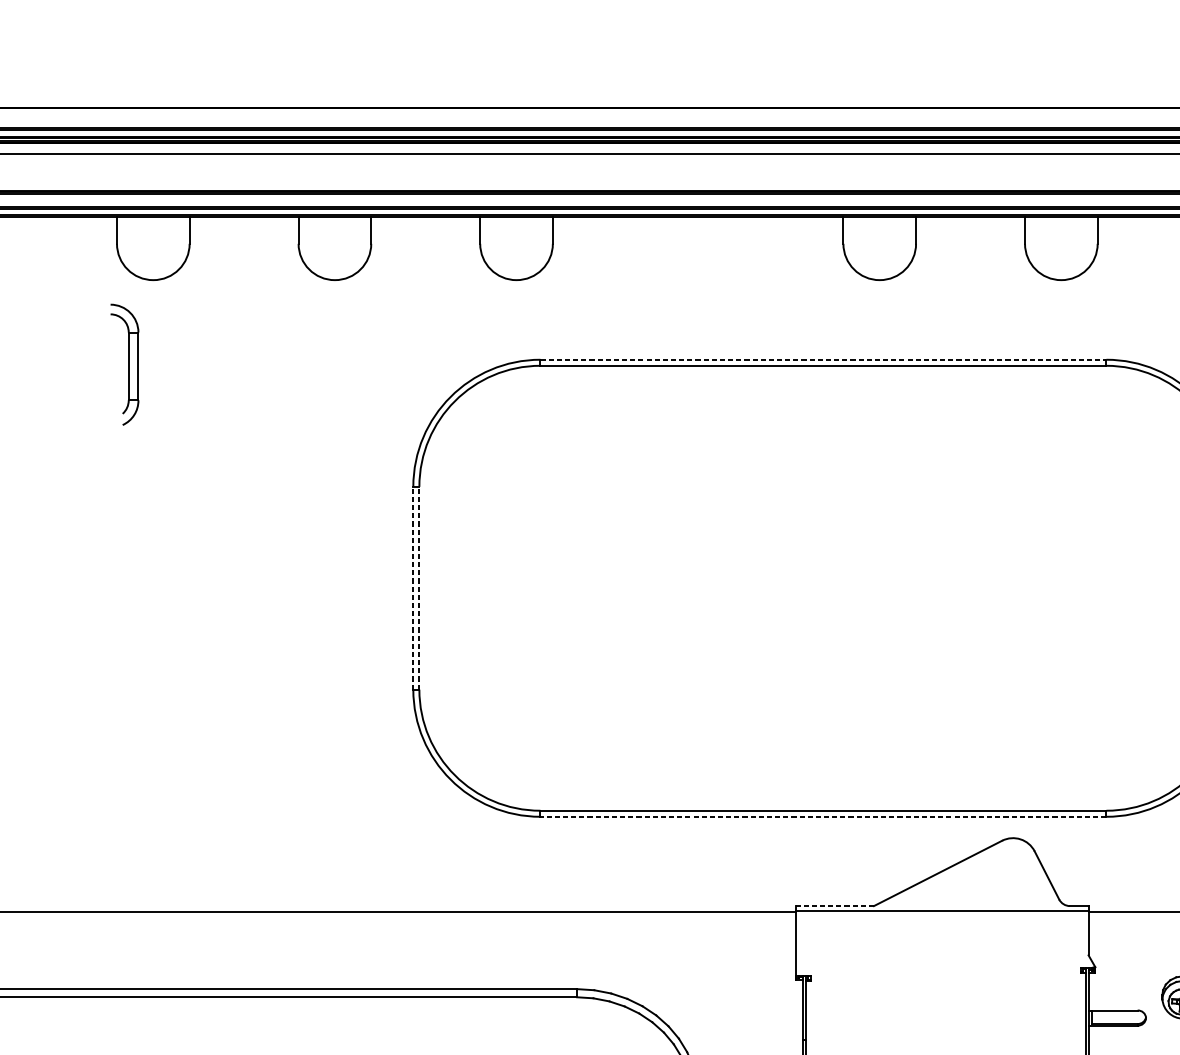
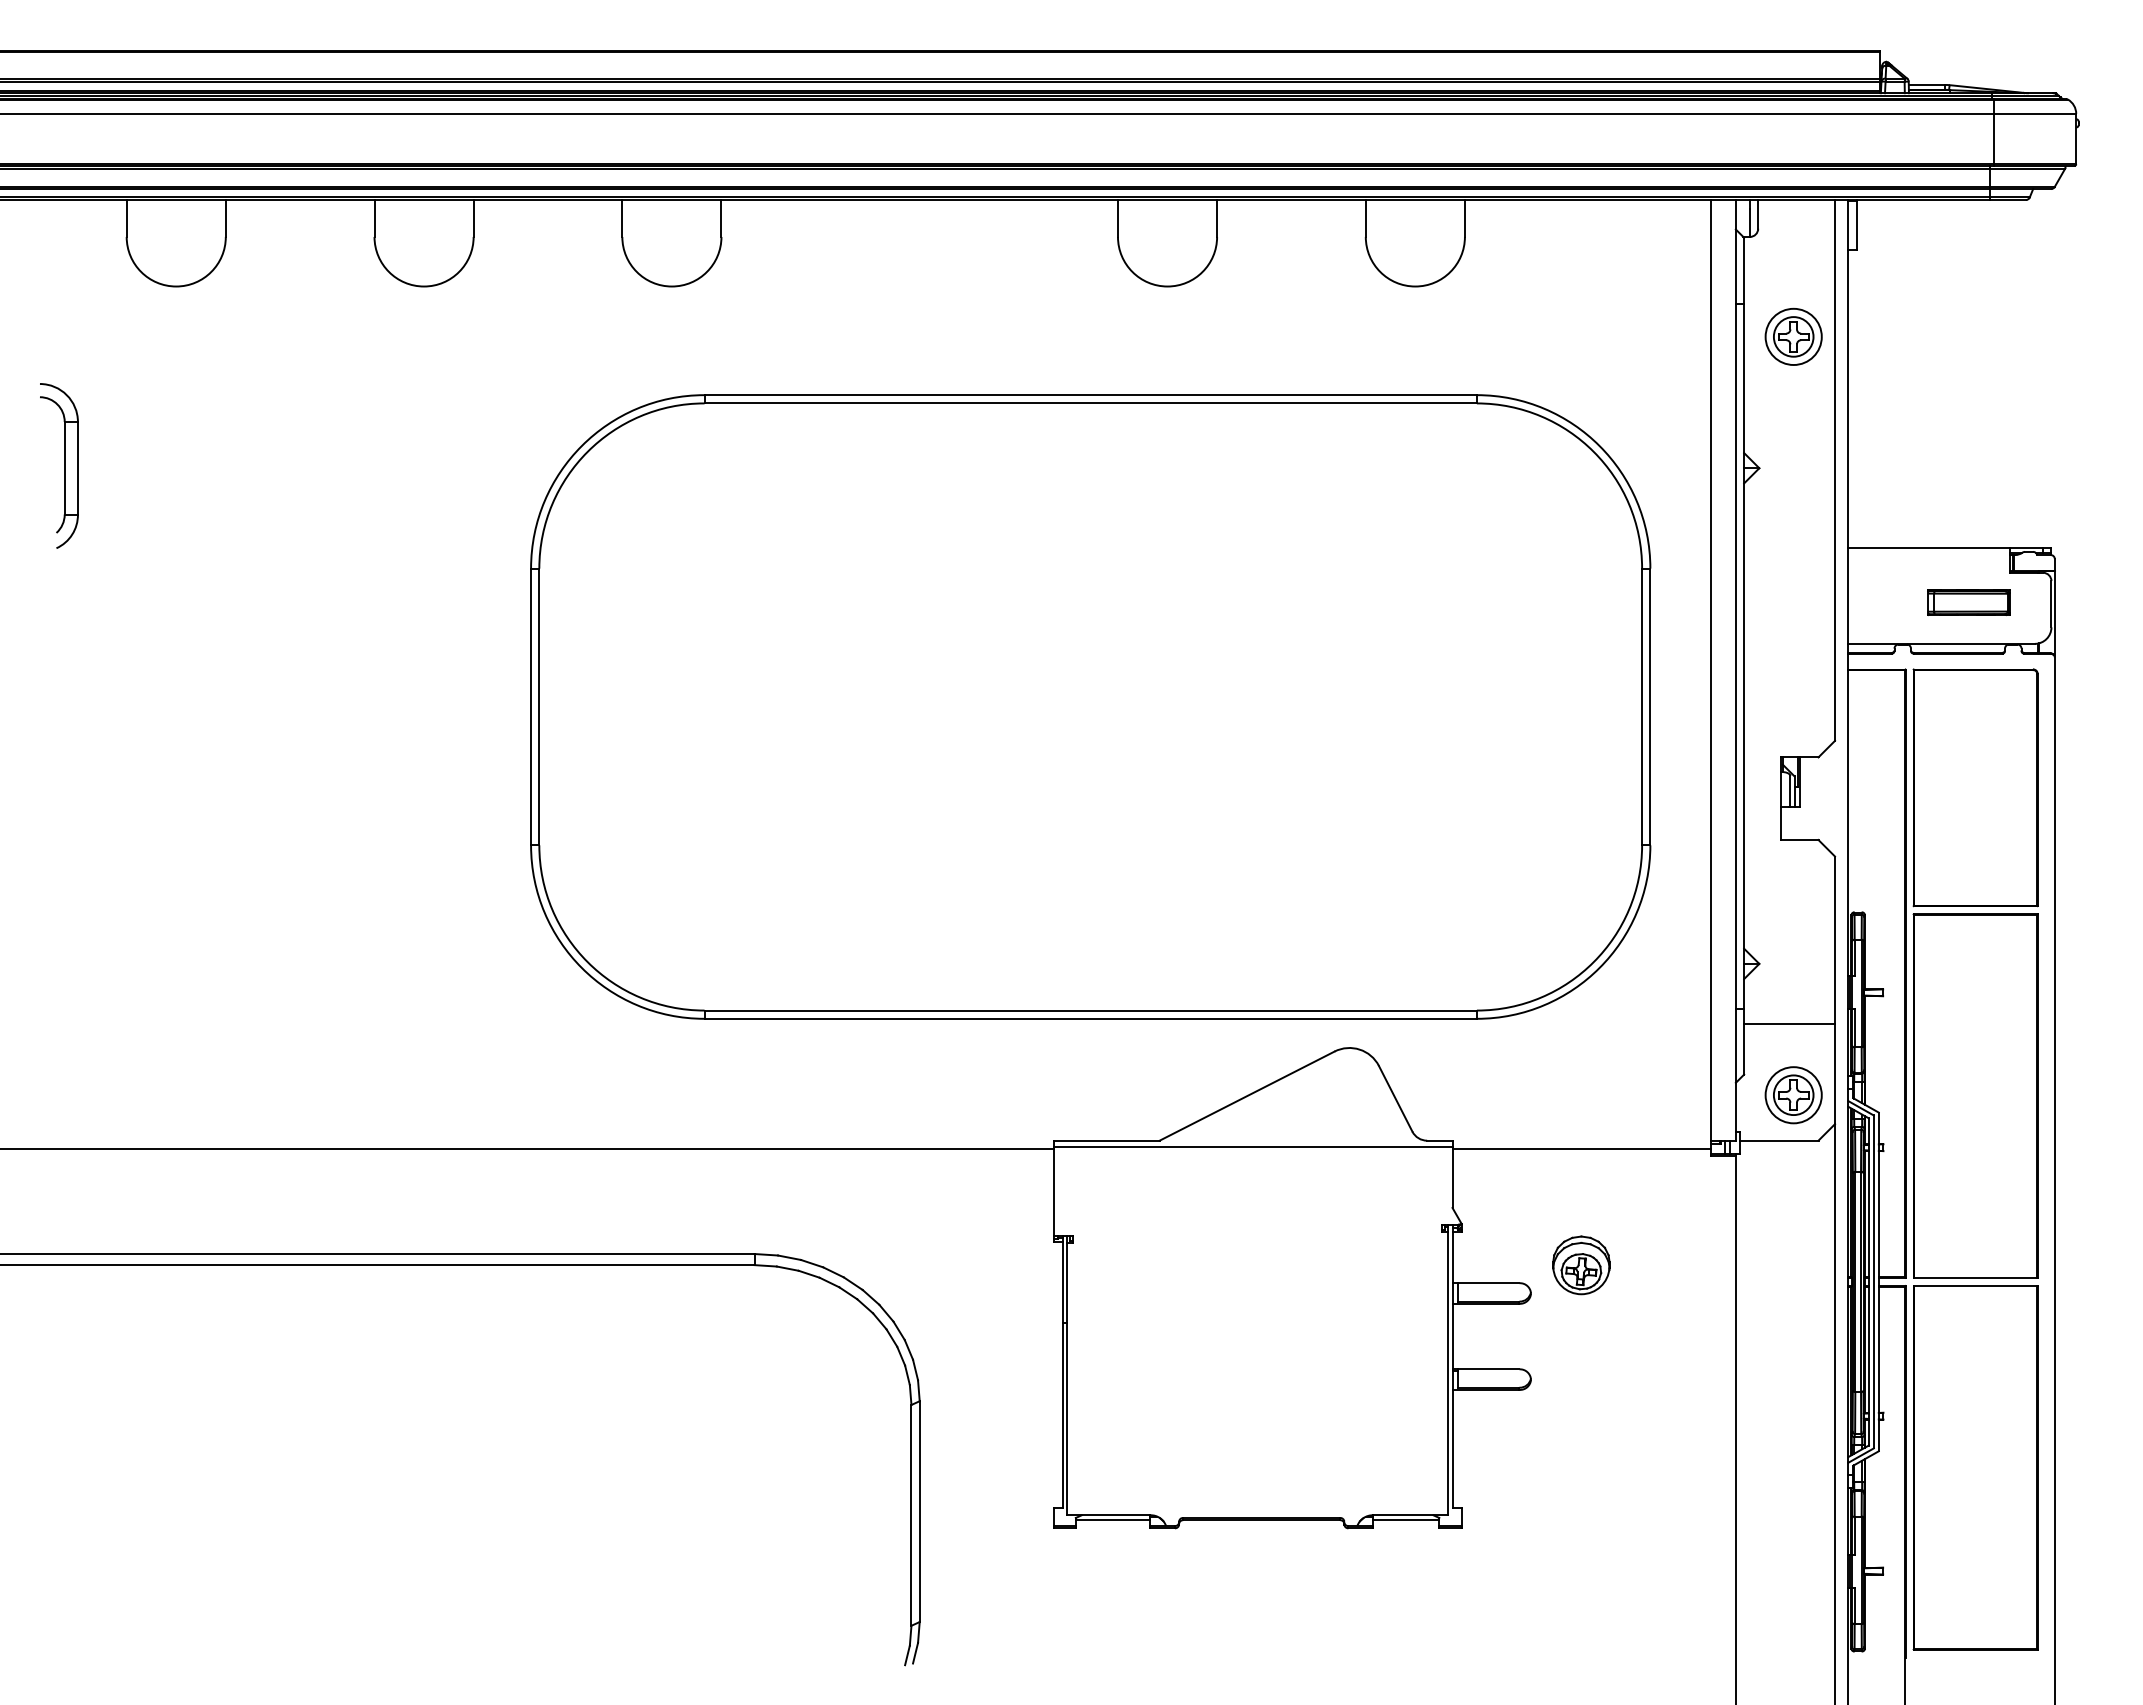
line: (824, 360) -> (1091, 395), dashed -> solid
part: (124, 364) -> (59, 465), moved
line: (413, 587) -> (531, 706), dashed -> solid
line: (419, 587) -> (539, 706), dashed -> solid
line: (823, 816) -> (1090, 1018), dashed -> solid
line: (835, 905) -> (1106, 1140), dashed -> solid

